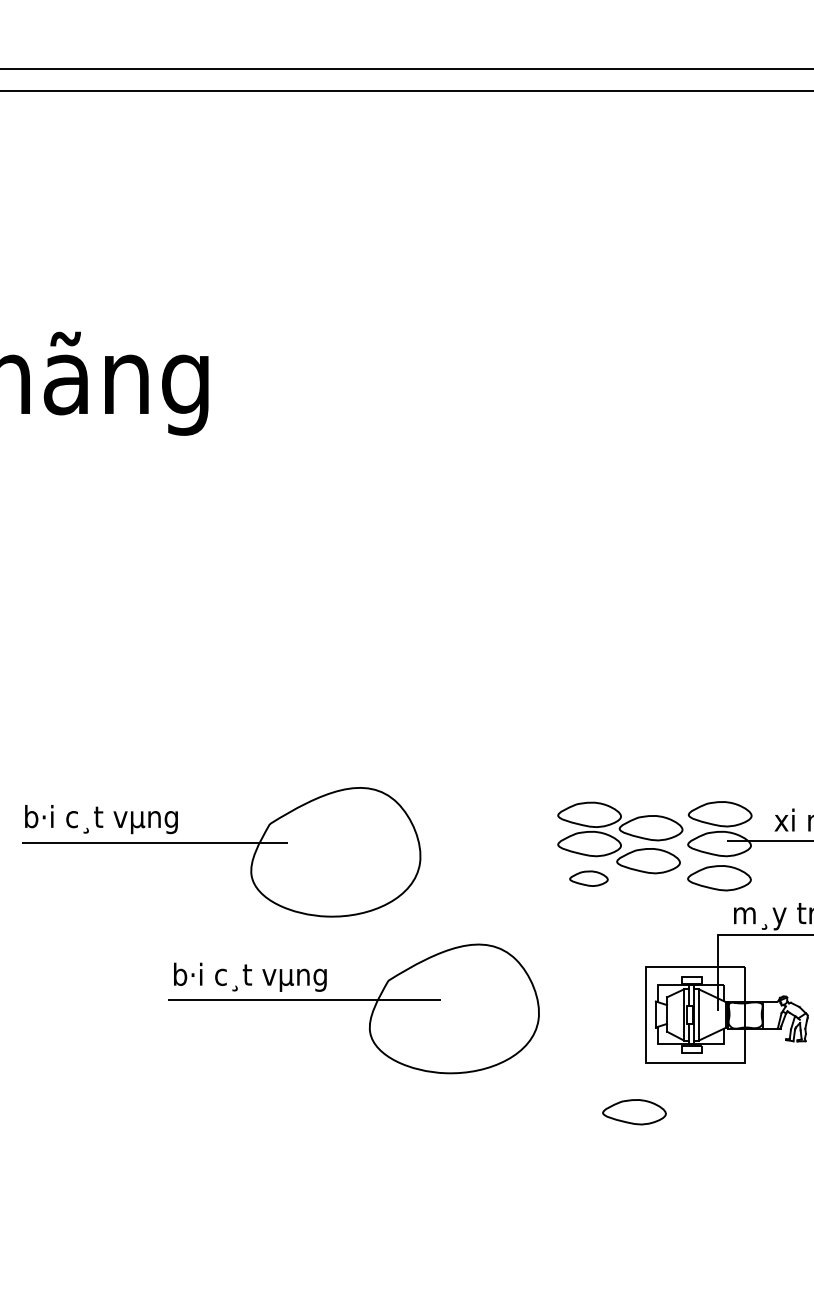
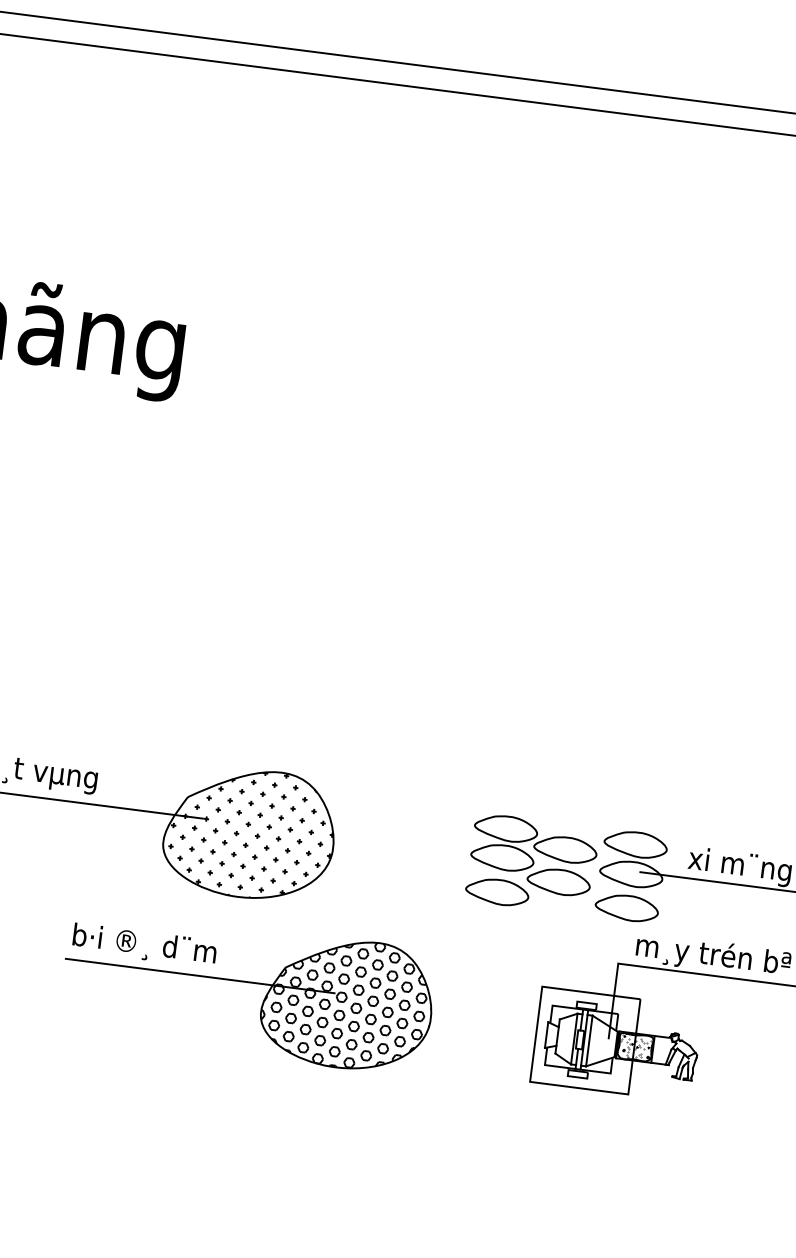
hatch: (337, 852) -> (251, 833), added
part: (588, 878) -> (496, 891), size x1.67
text: (270, 976) -> (169, 948), b·i c¸t vµng -> b·i ®¸ d¨m
hatch: (453, 1008) -> (346, 1003), added
hatch: (745, 1015) -> (635, 1047), added
part: (634, 1112) -> (512, 1129), removed

